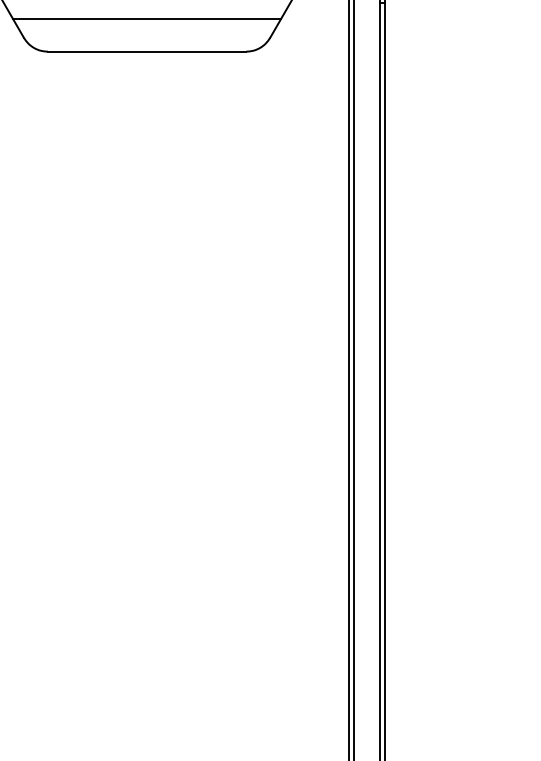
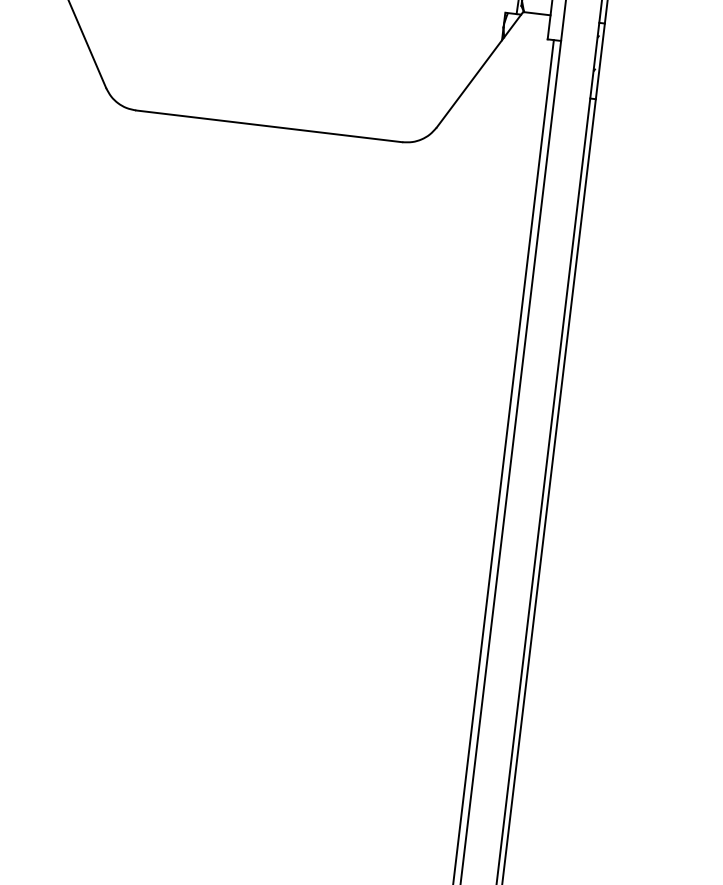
line: (146, 19) -> (273, 83), removed

